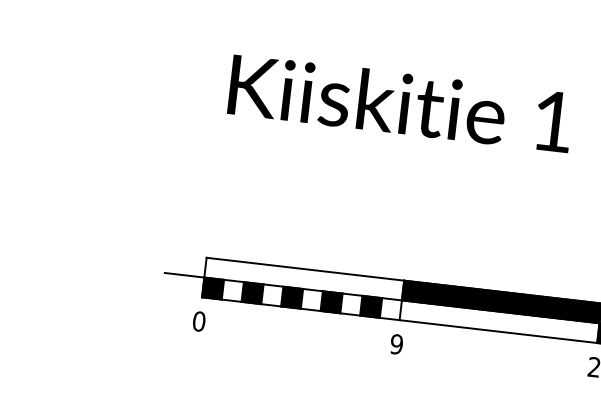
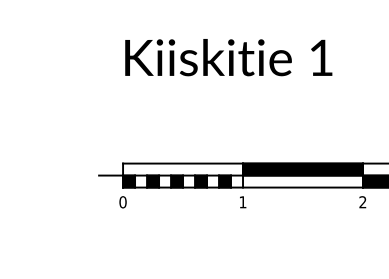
text: (395, 344) -> (242, 202), 9 -> 1

